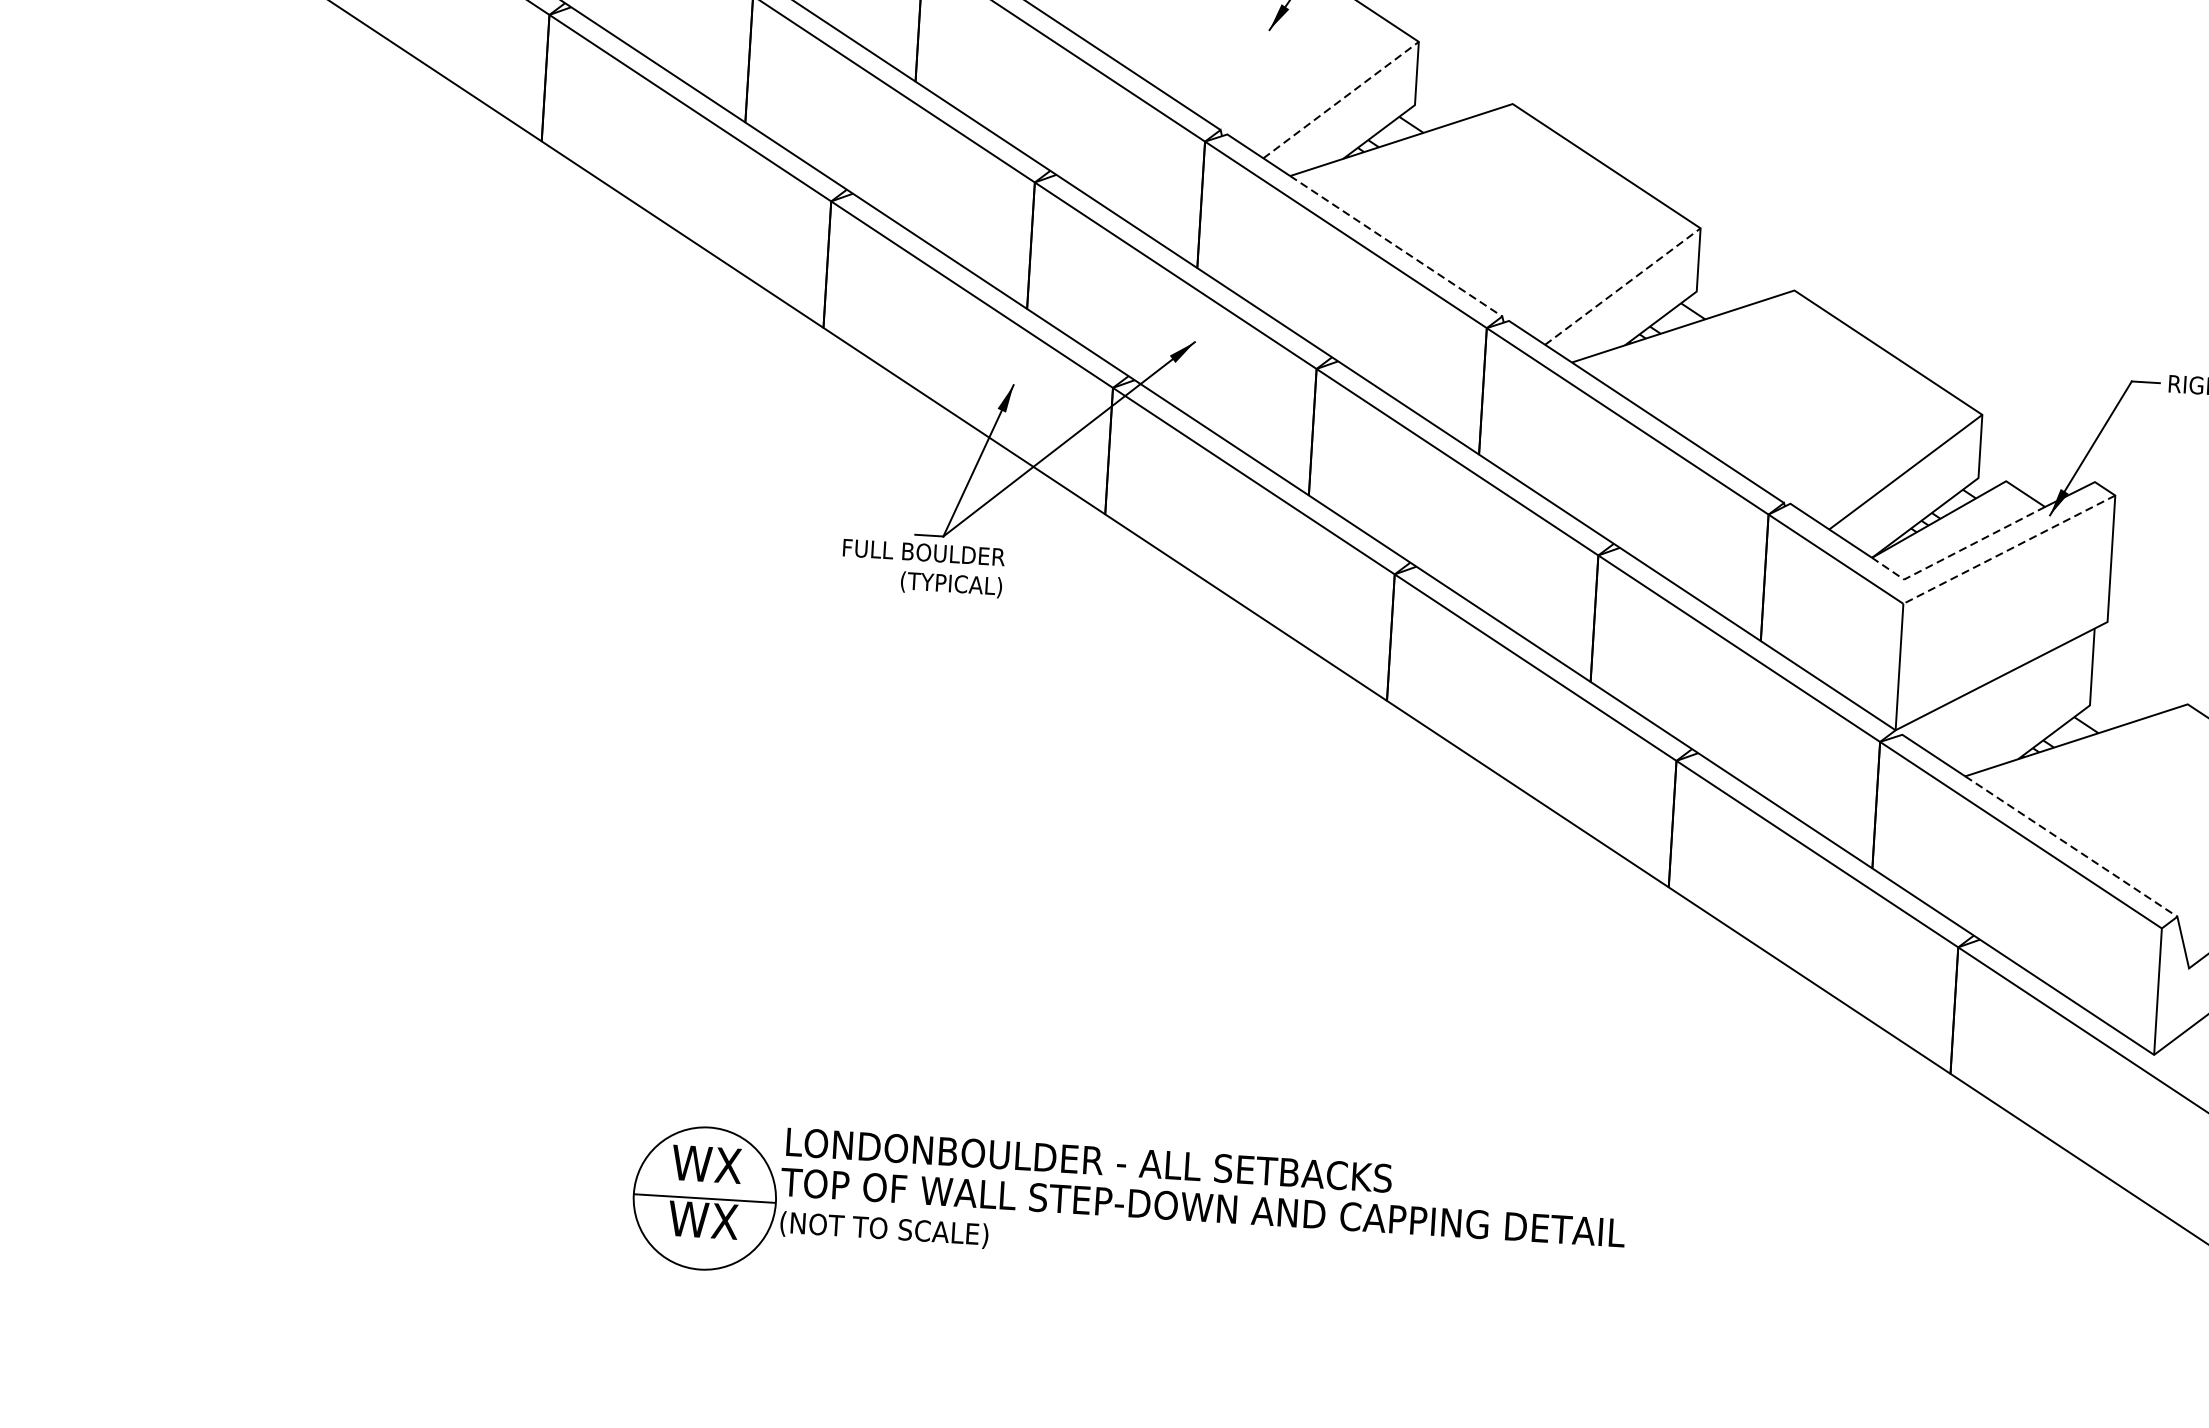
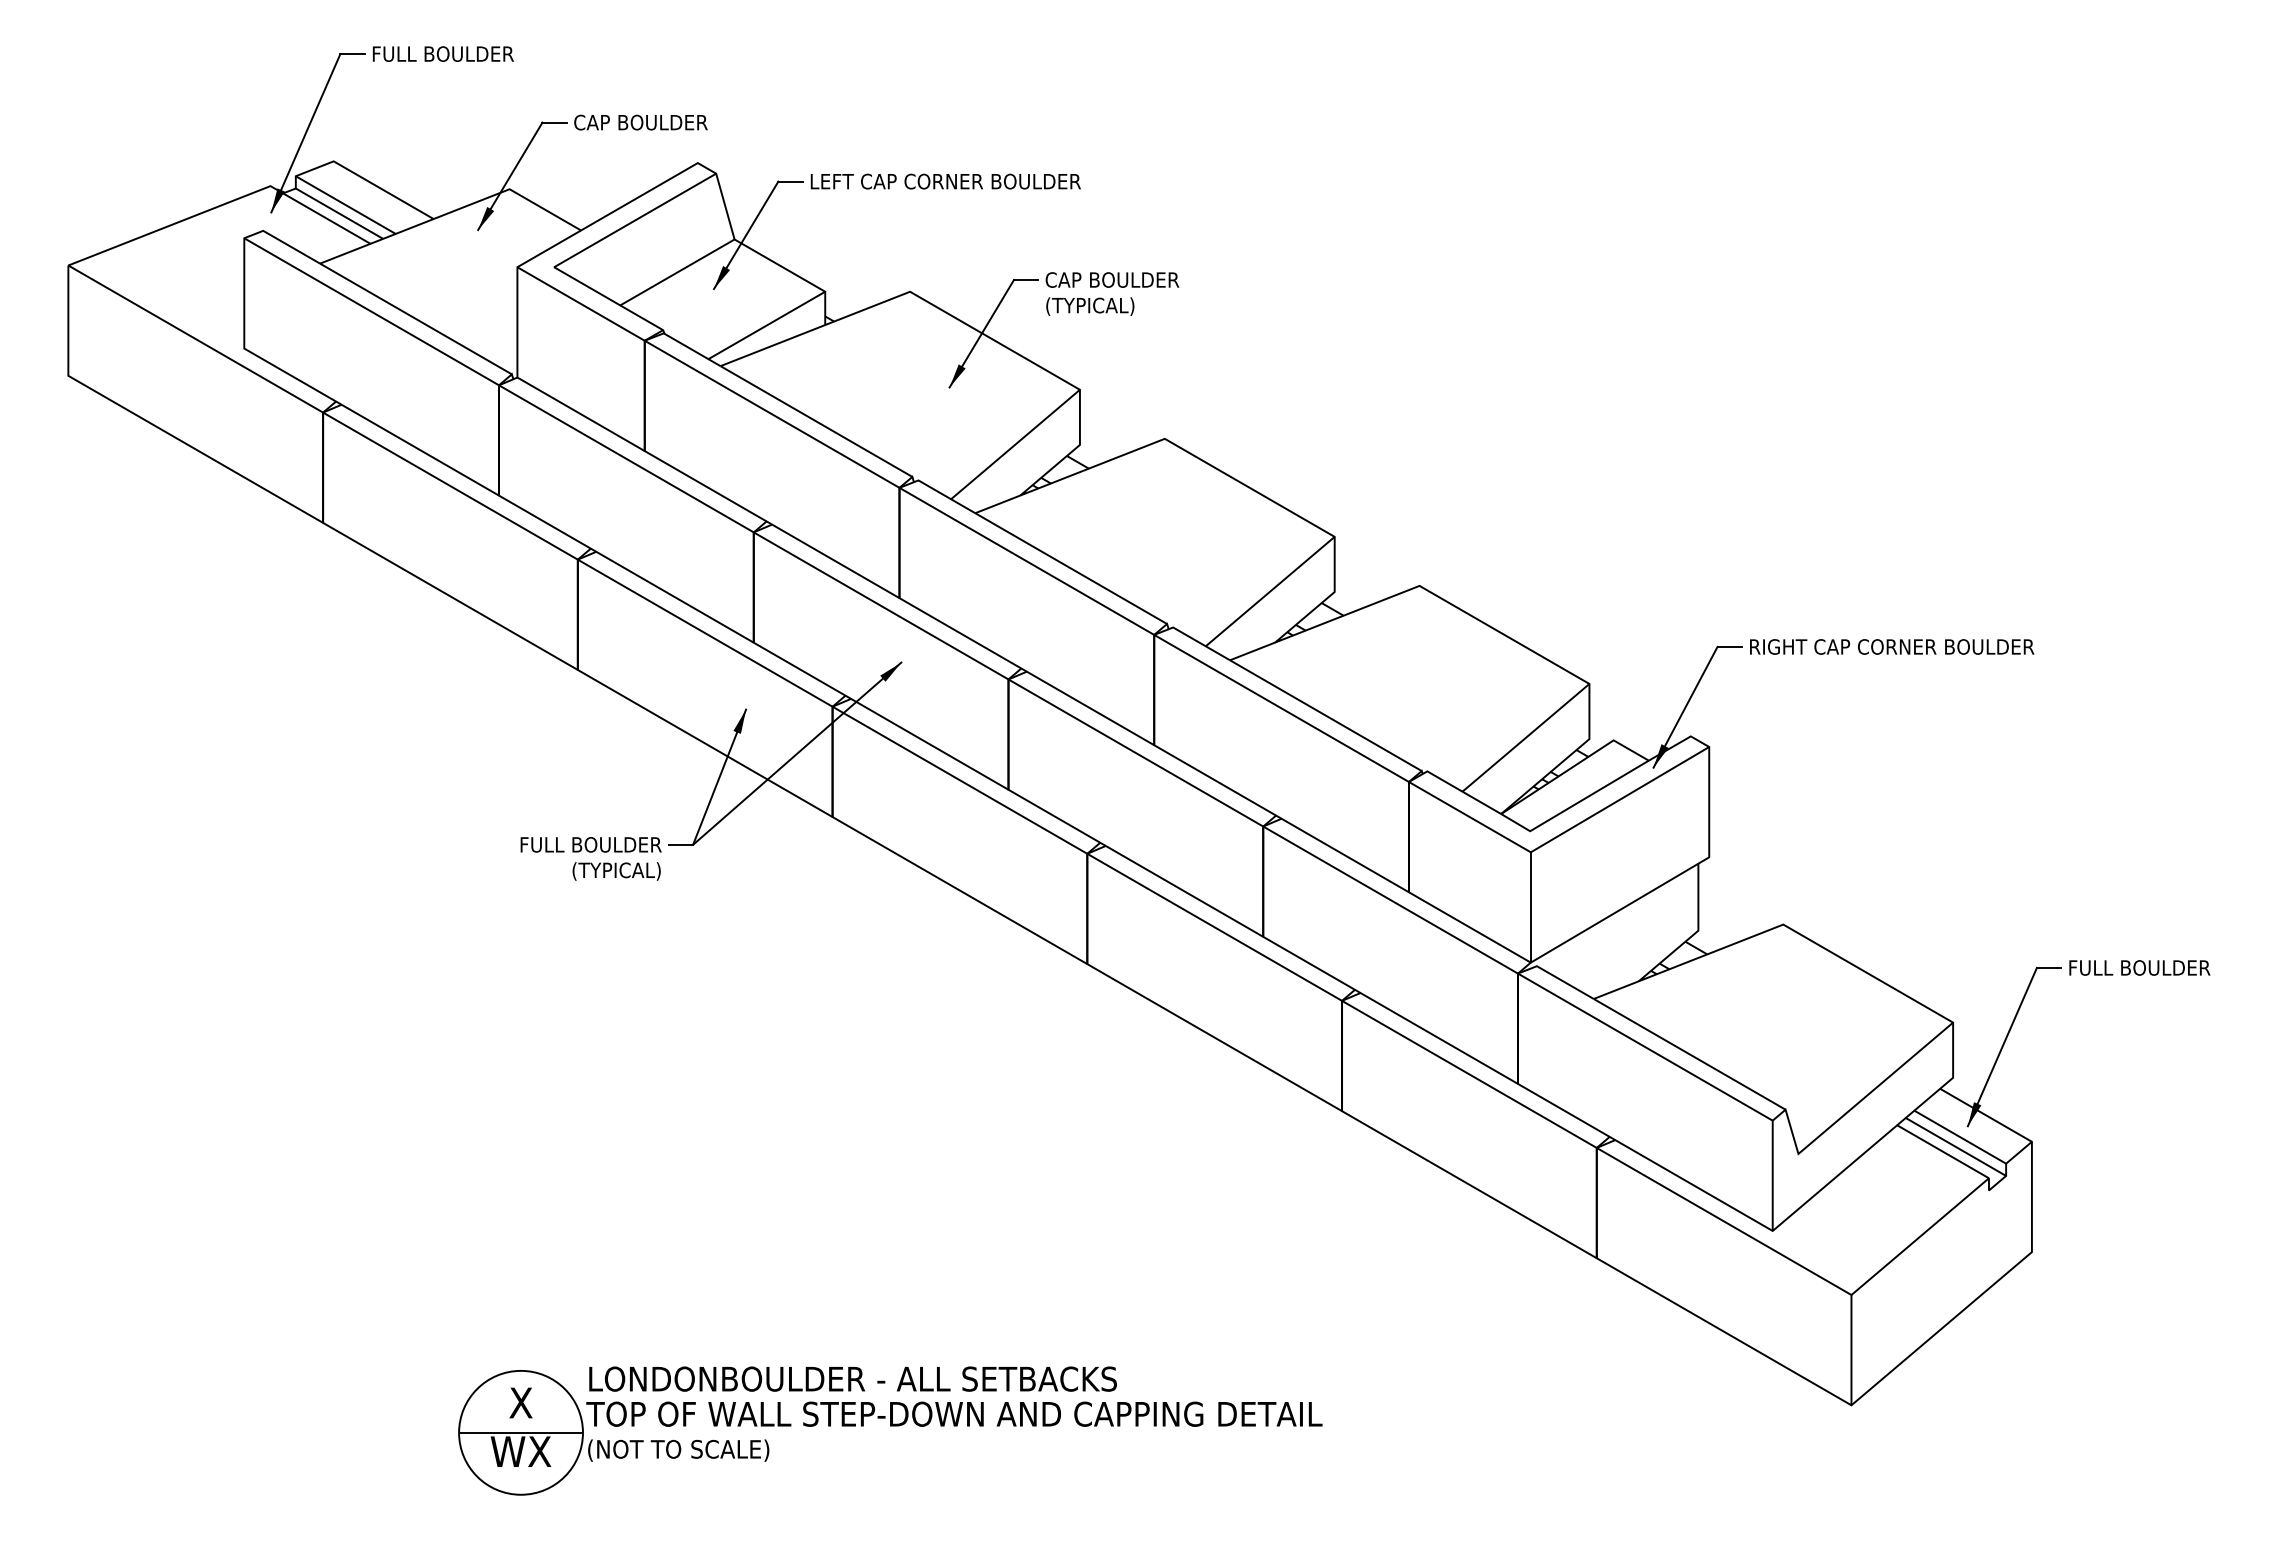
line: (1341, 100) -> (1015, 444), dashed -> solid
line: (1396, 246) -> (1071, 568), dashed -> solid
line: (1623, 286) -> (1270, 591), dashed -> solid
line: (2009, 549) -> (1620, 799), dashed -> solid
line: (1956, 552) -> (1574, 804), dashed -> solid
text: (922, 568) -> (590, 858), moved
line: (2071, 846) -> (1689, 1054), dashed -> solid
text: (706, 1163) -> (520, 1402), WX -> X

